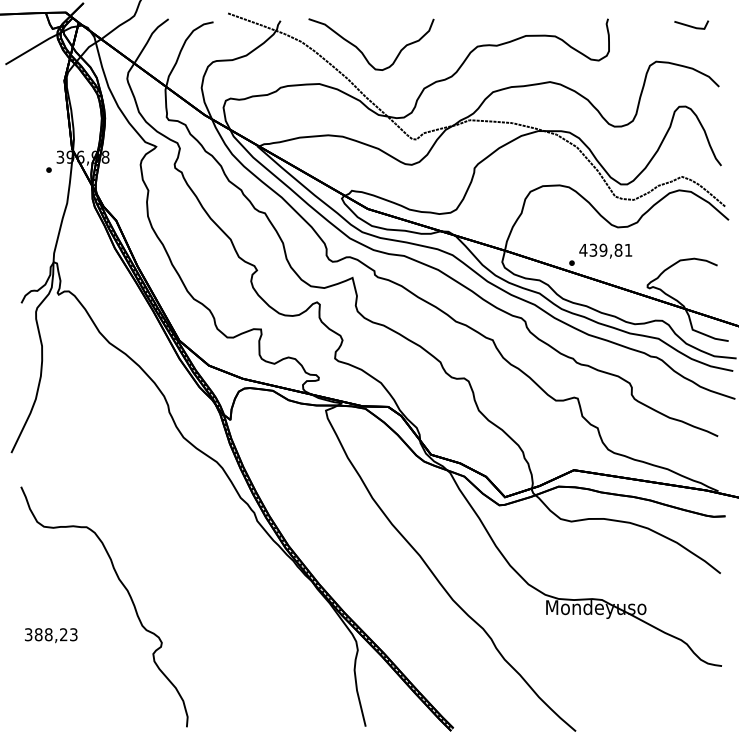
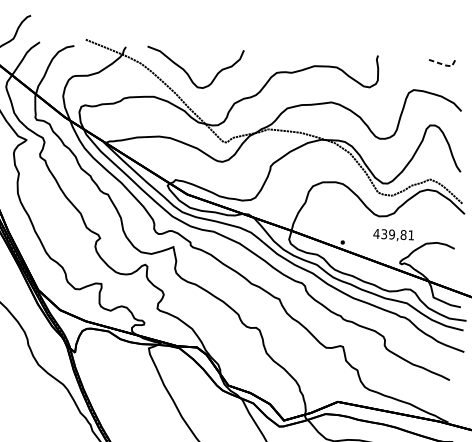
line: (694, 27) -> (444, 64), solid -> dashed
text: (605, 250) -> (393, 234), moved

